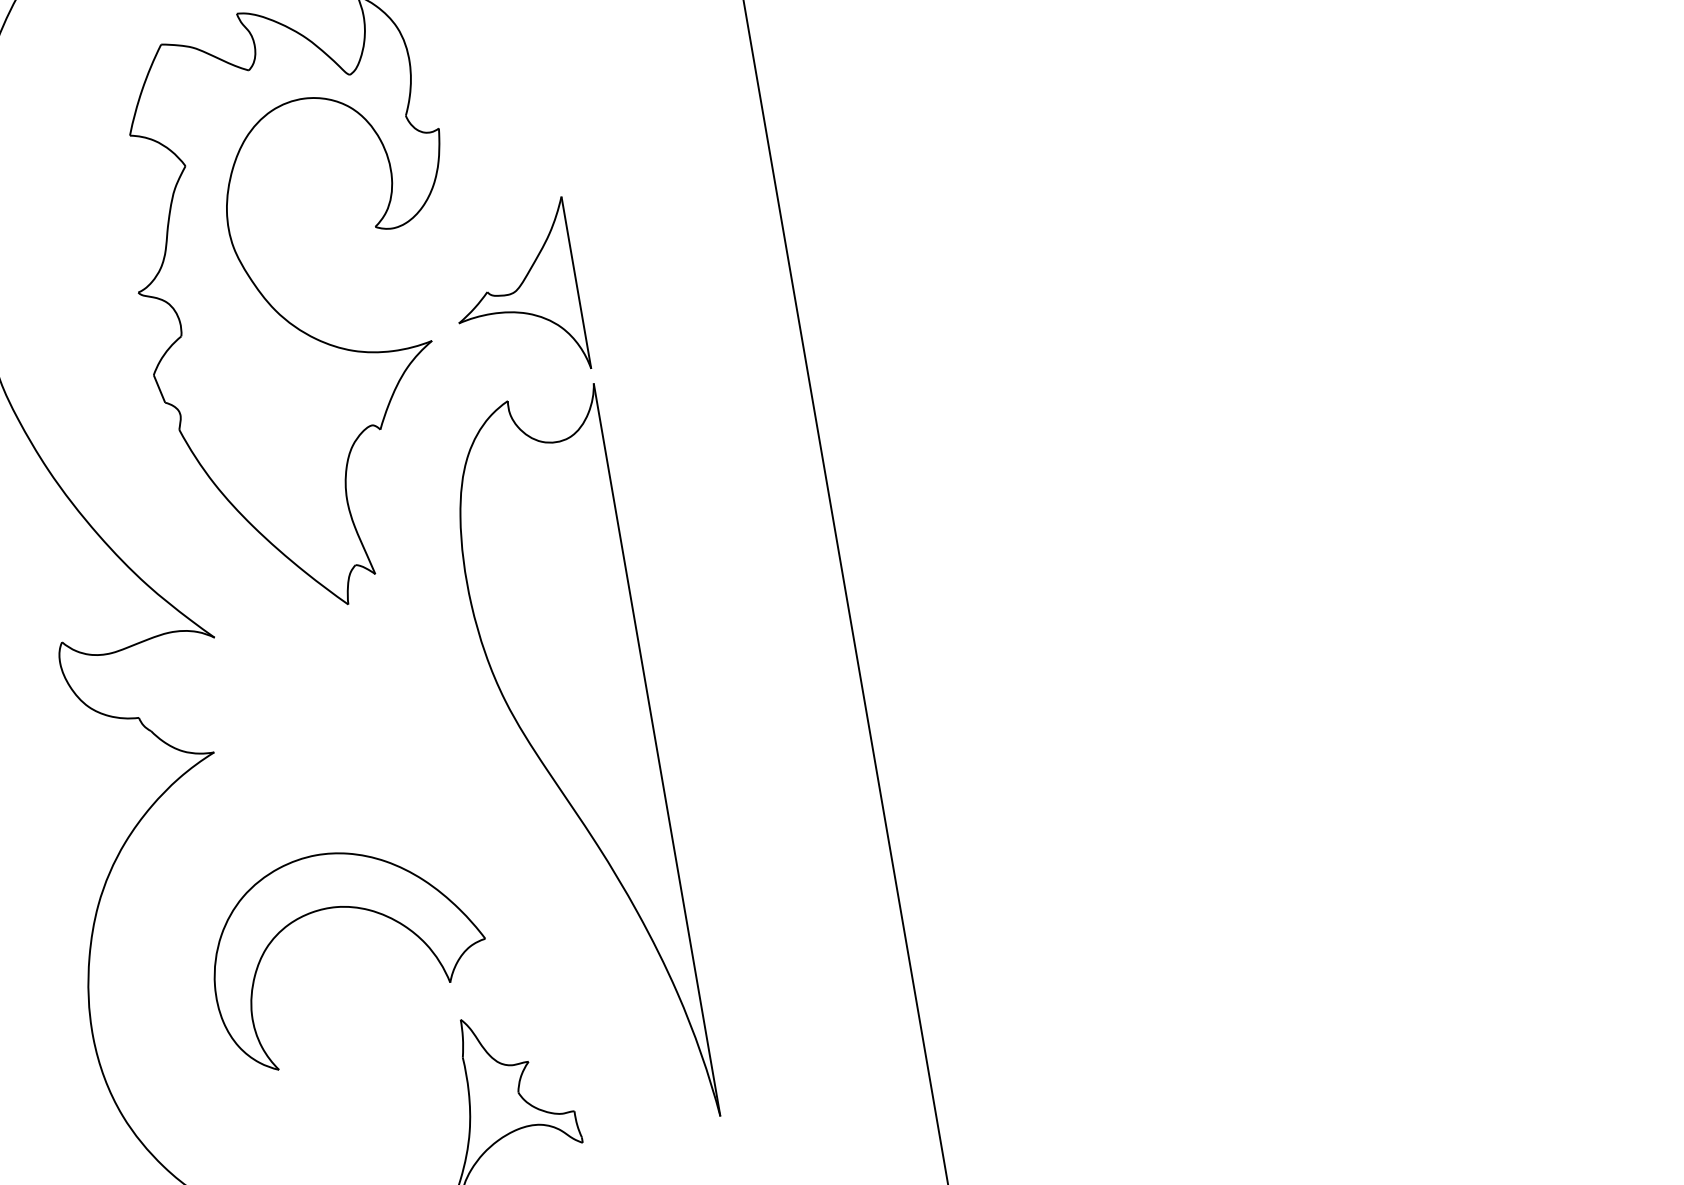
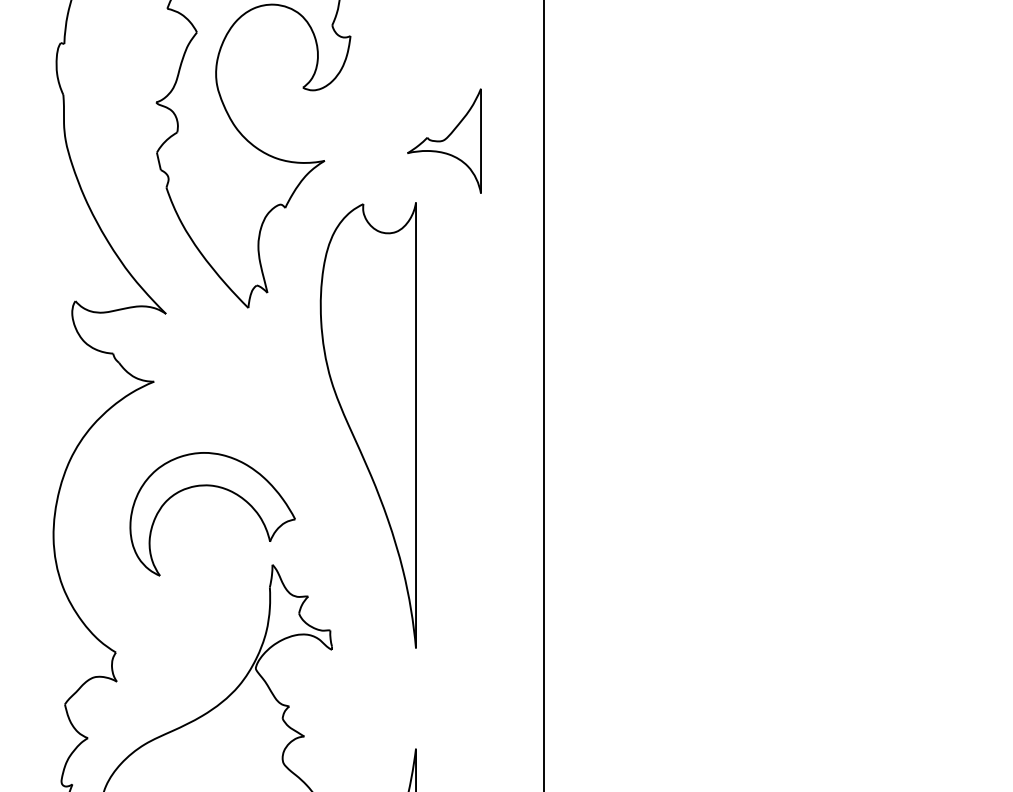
part: (516, 291) -> (444, 140), moved

